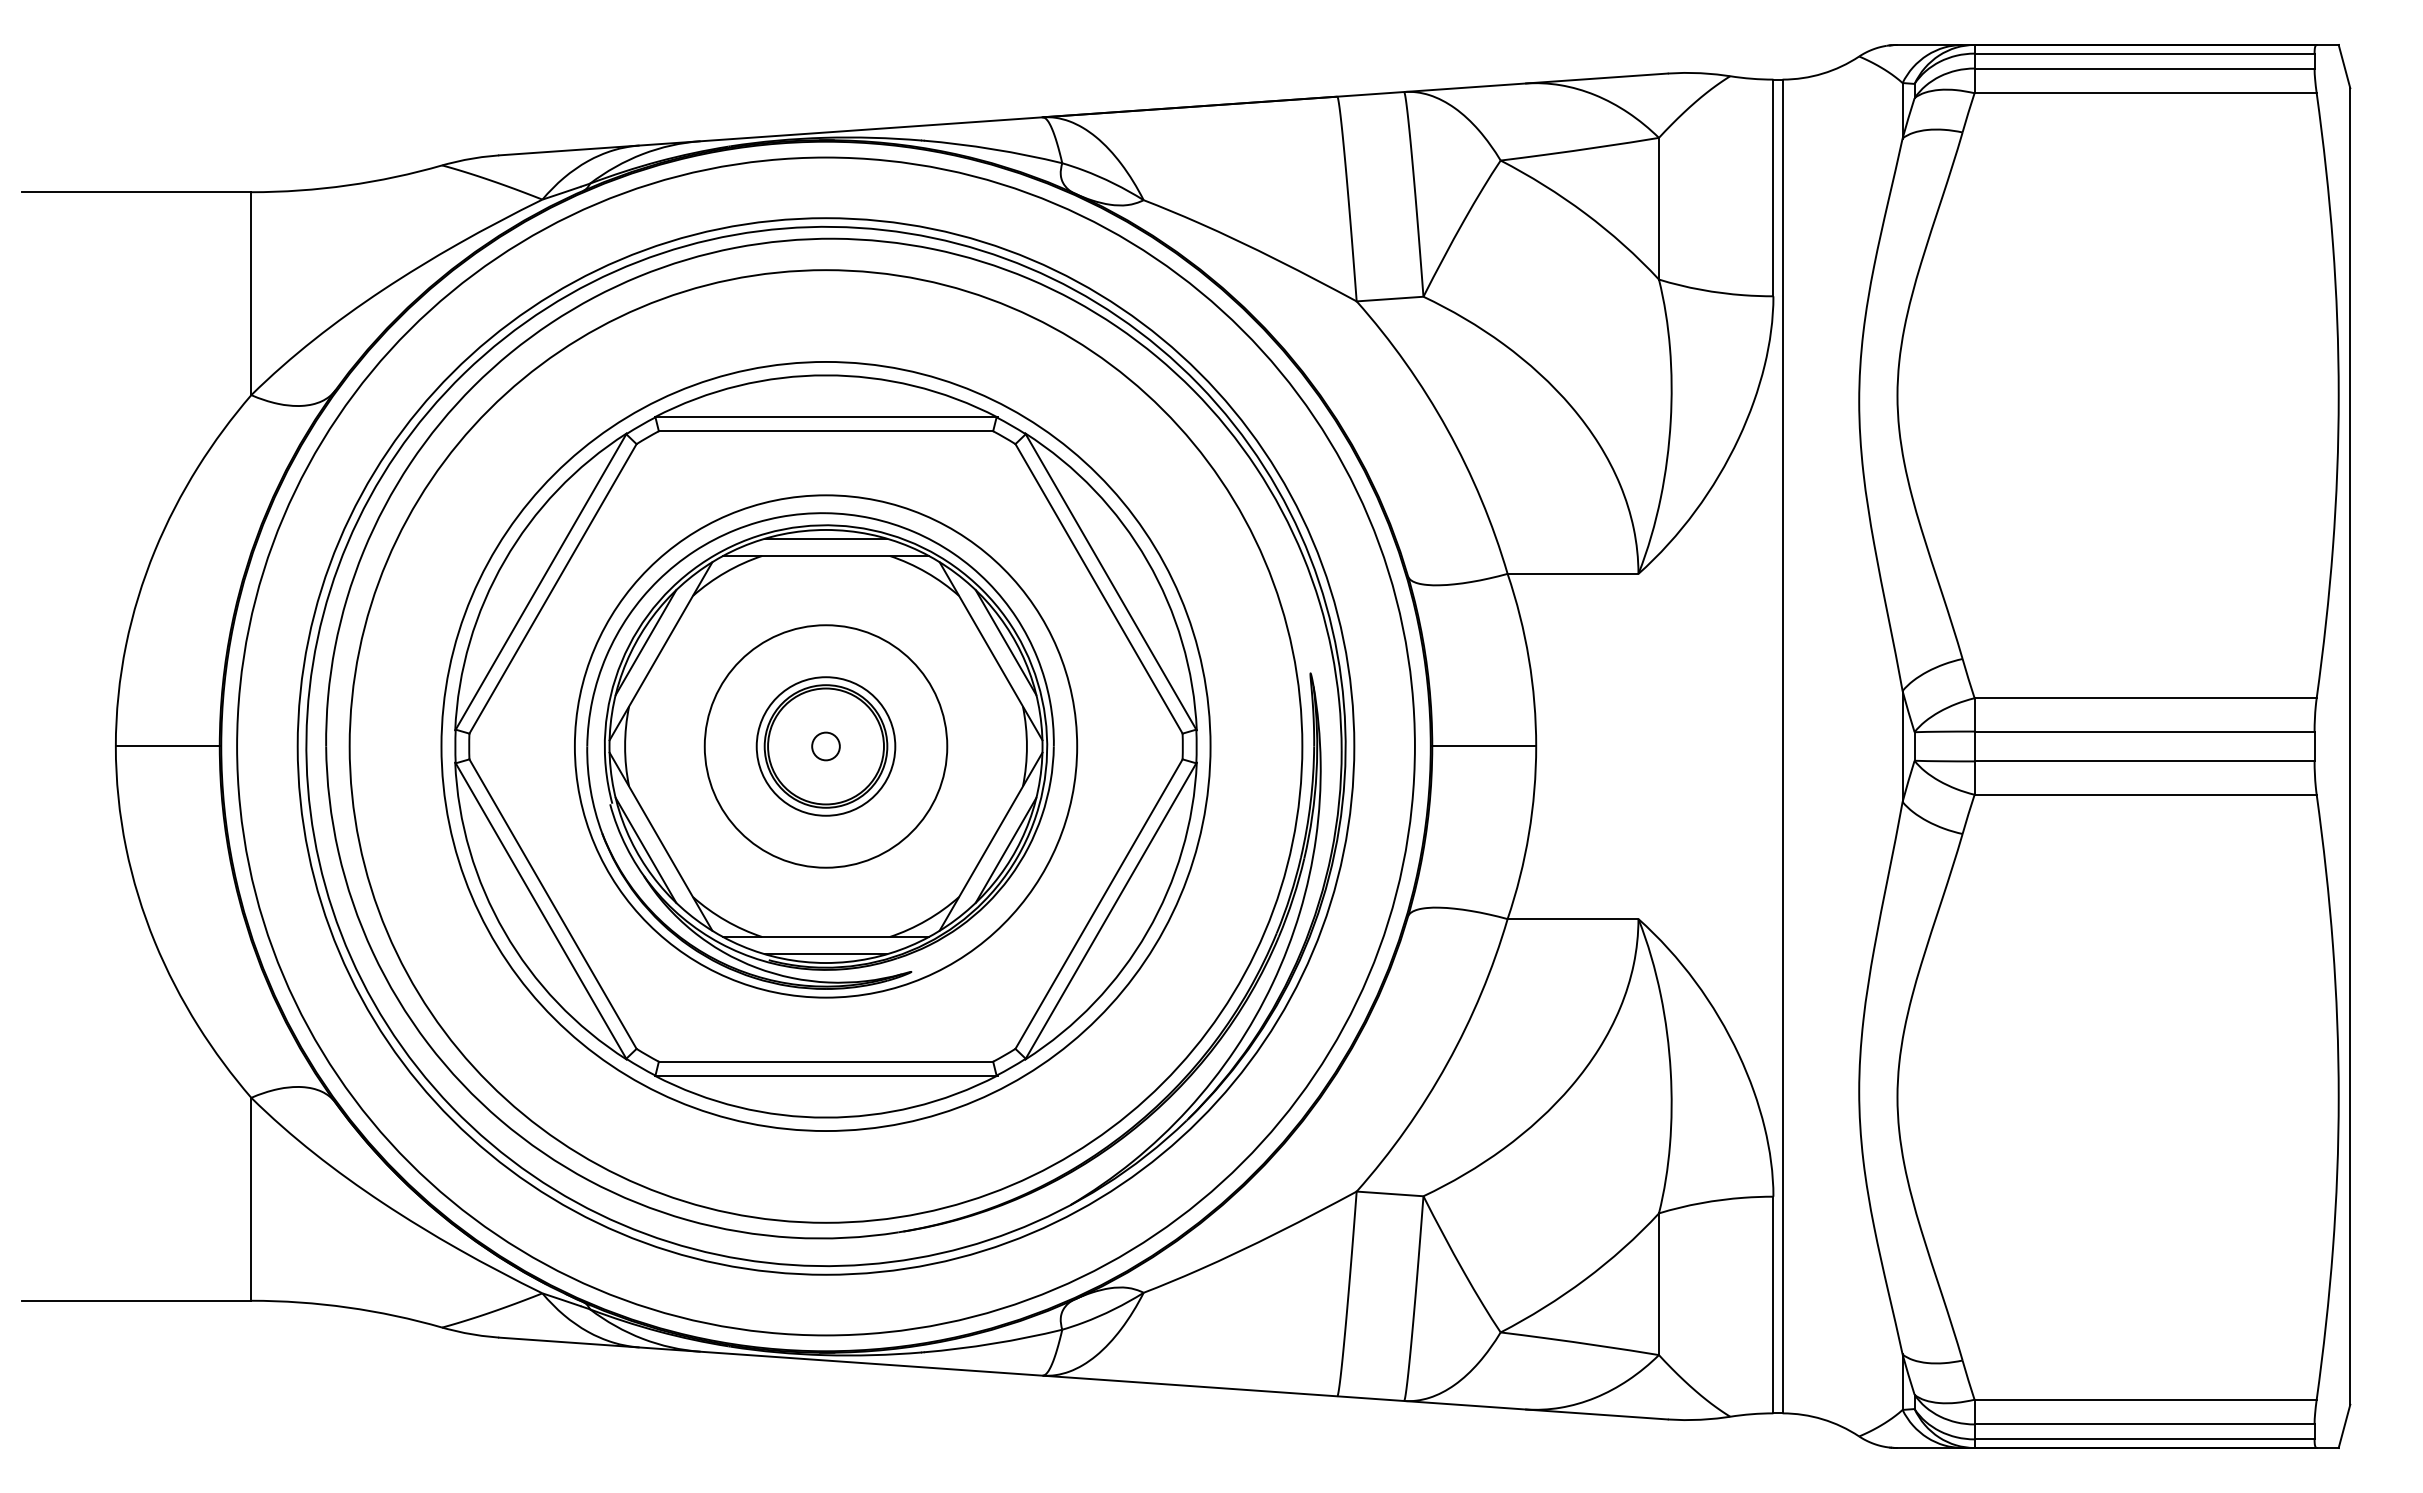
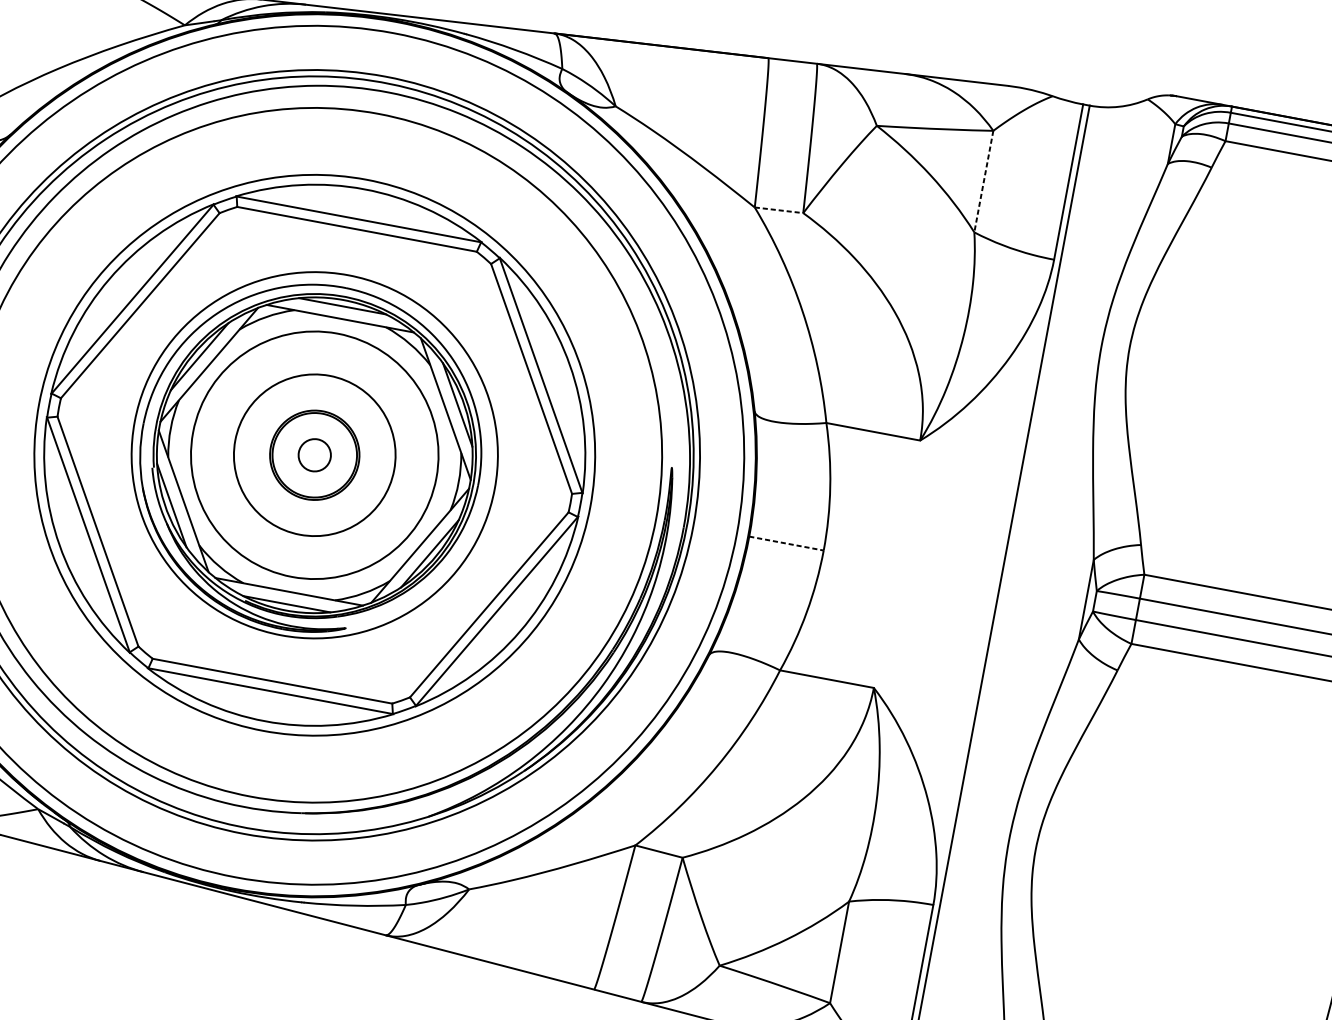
line: (1658, 208) -> (983, 181), solid -> dashed
line: (1390, 299) -> (779, 210), solid -> dashed
circle: (825, 746) -> (314, 455), size x1.4
circle: (825, 746) -> (314, 455), size x1.6
circle: (825, 746) -> (314, 455), size x1.6
line: (1484, 746) -> (786, 543), solid -> dashed

